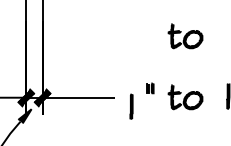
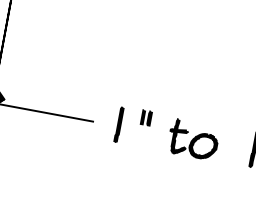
part: (185, 36) -> (209, 53), removed
line: (131, 106) -> (118, 124), moved

